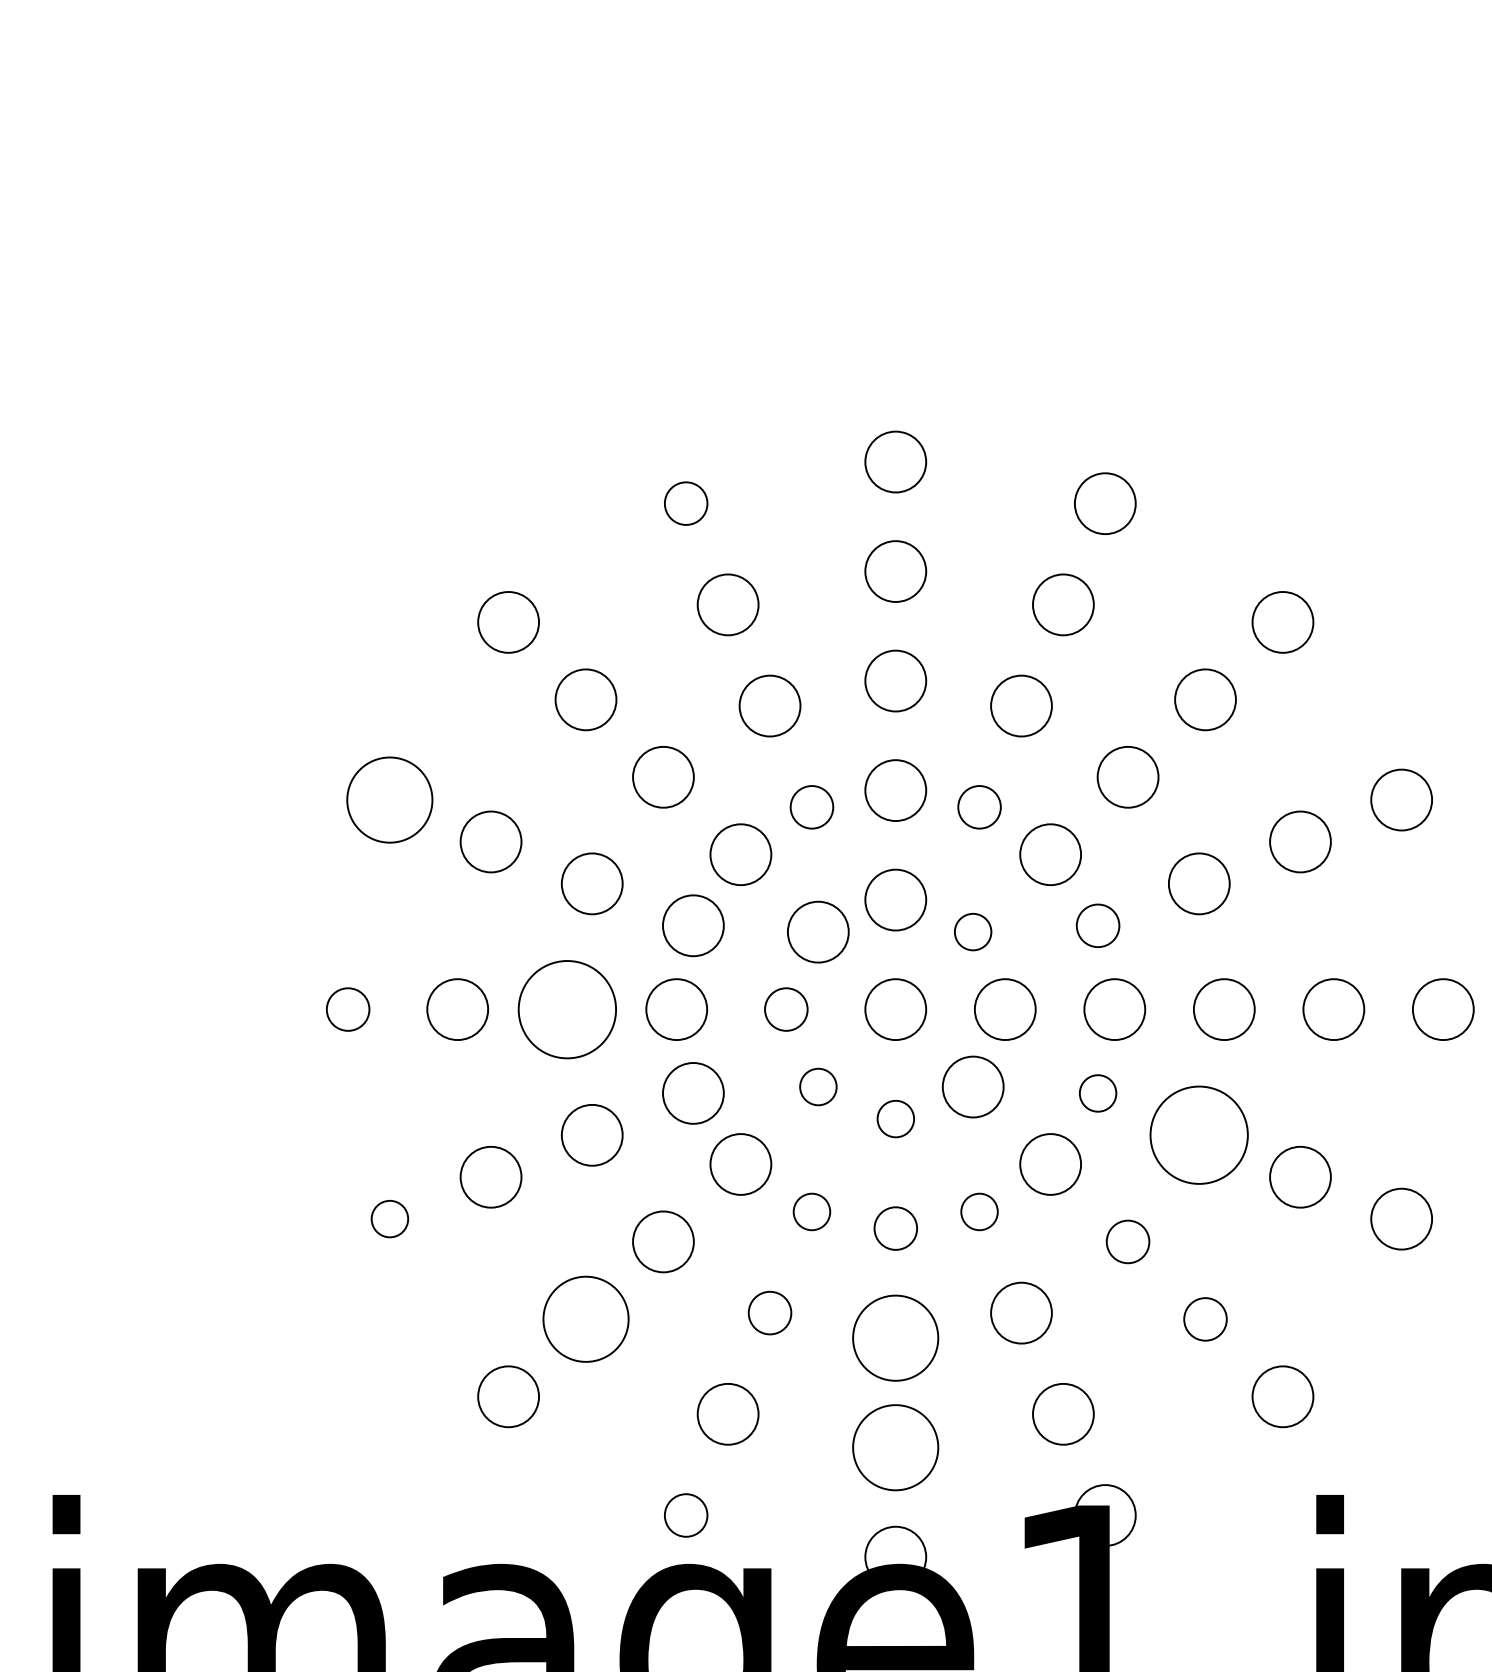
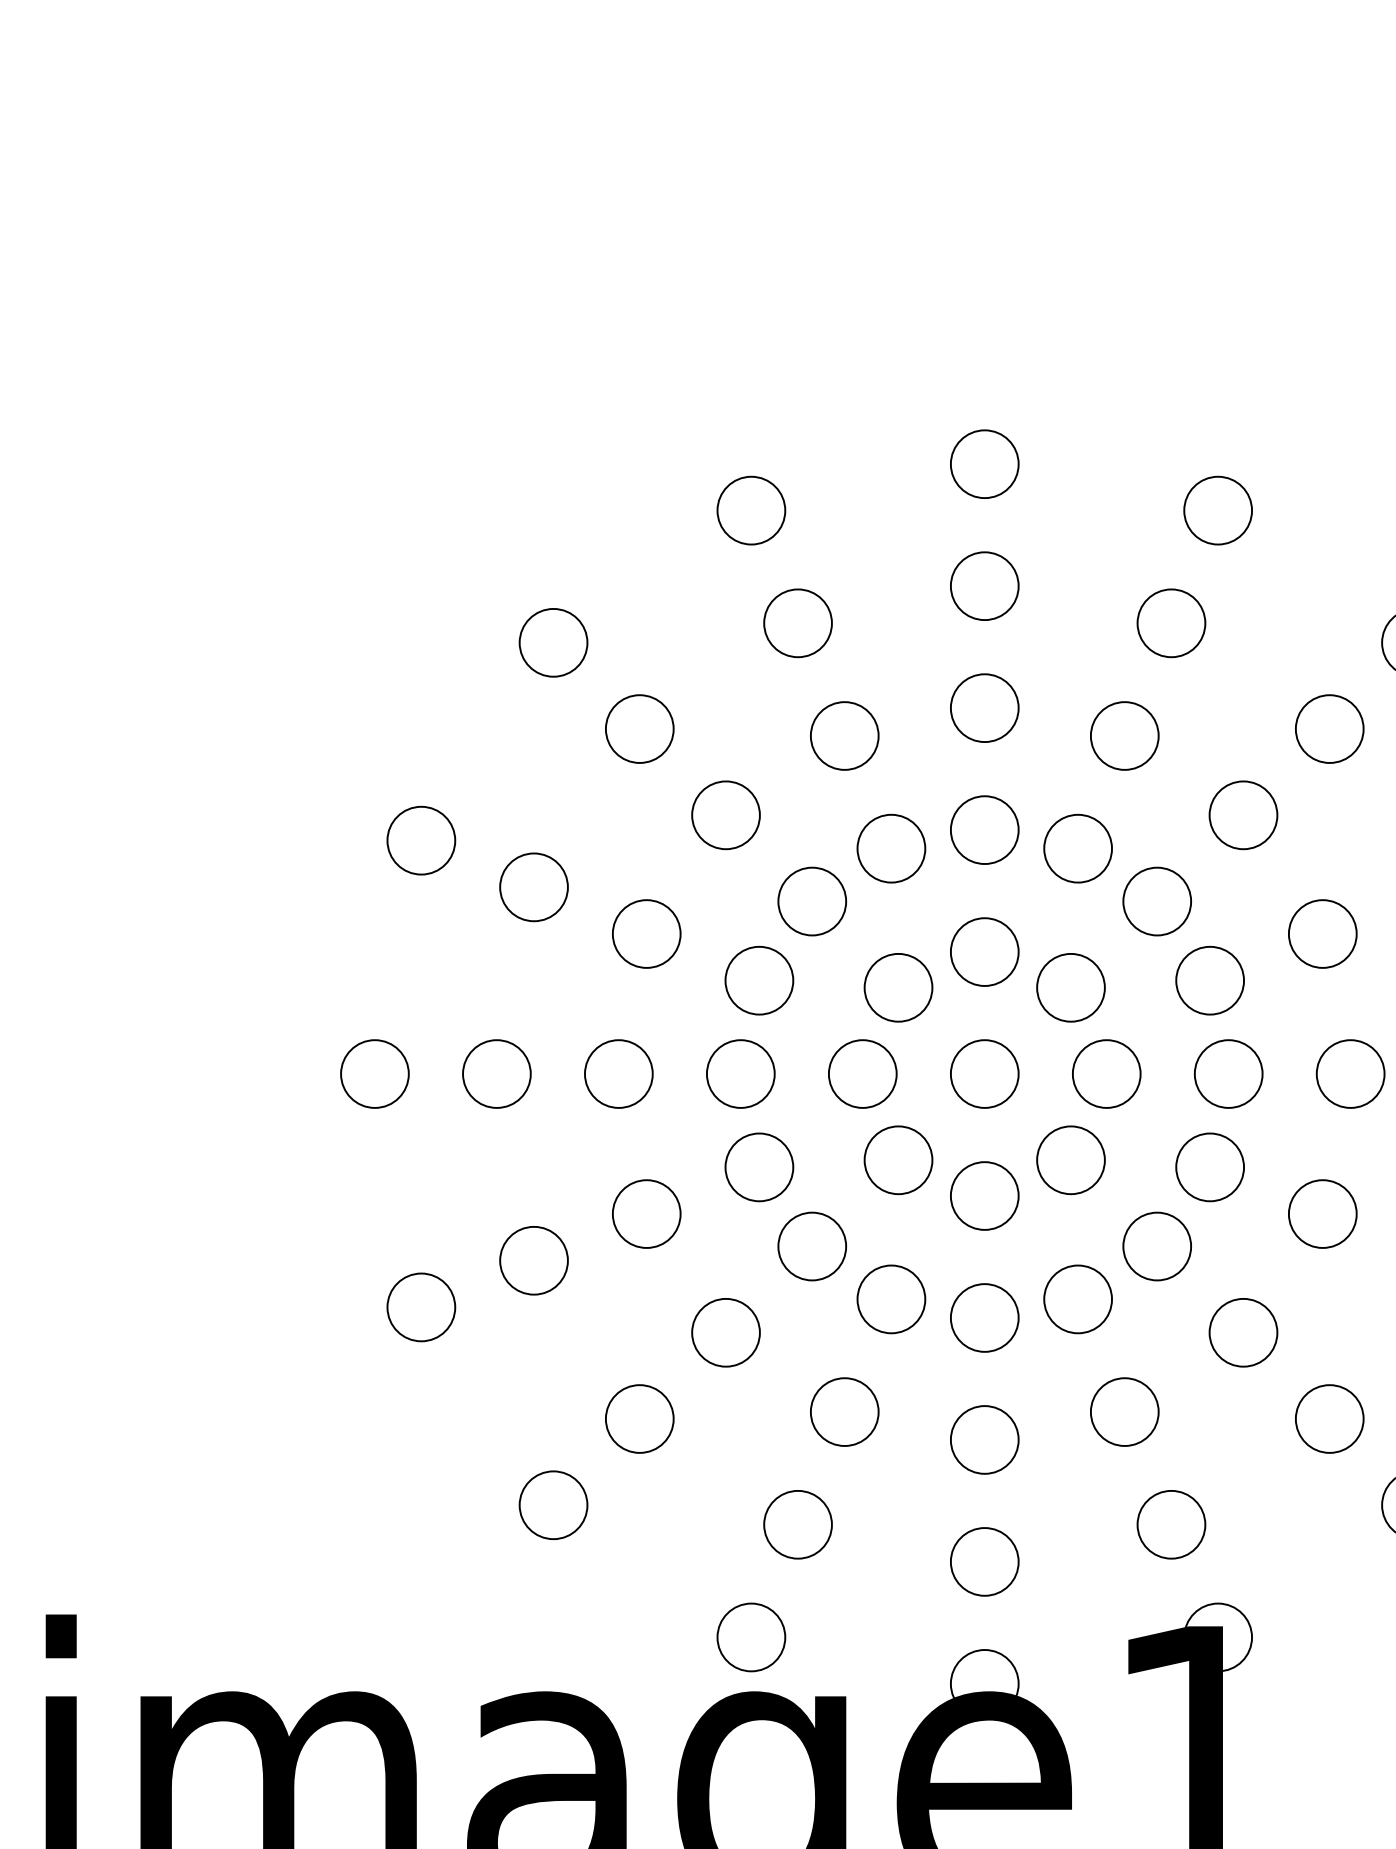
part: (685, 503) -> (750, 510), size x1.43
part: (389, 799) -> (420, 840), size x0.71
part: (811, 807) -> (890, 848), size x1.43
part: (979, 807) -> (1078, 848), size x1.43
part: (1097, 925) -> (1209, 980), size x1.43
part: (972, 931) -> (1070, 987), size x1.67
part: (347, 1009) -> (374, 1073), size x1.43
part: (566, 1009) -> (618, 1073), size x0.62
part: (786, 1009) -> (863, 1073), size x1.43
part: (818, 1086) -> (898, 1159), size x1.67
part: (1097, 1093) -> (1209, 1167), size x1.67
part: (895, 1118) -> (984, 1195), size x1.67
part: (1199, 1135) -> (1323, 1214), size x0.62
part: (811, 1211) -> (890, 1298), size x1.67
part: (979, 1211) -> (1078, 1298), size x1.67
part: (389, 1218) -> (420, 1306), size x1.67
part: (895, 1228) -> (984, 1317), size x1.43
part: (1127, 1241) -> (1242, 1332), size x1.43
part: (769, 1312) -> (844, 1411), size x1.43
part: (585, 1319) -> (639, 1419), size x0.71
part: (1205, 1319) -> (1329, 1419), size x1.43
part: (895, 1337) -> (984, 1439), size x0.71
part: (895, 1447) -> (984, 1561), size x0.71
part: (685, 1515) -> (750, 1637), size x1.43

